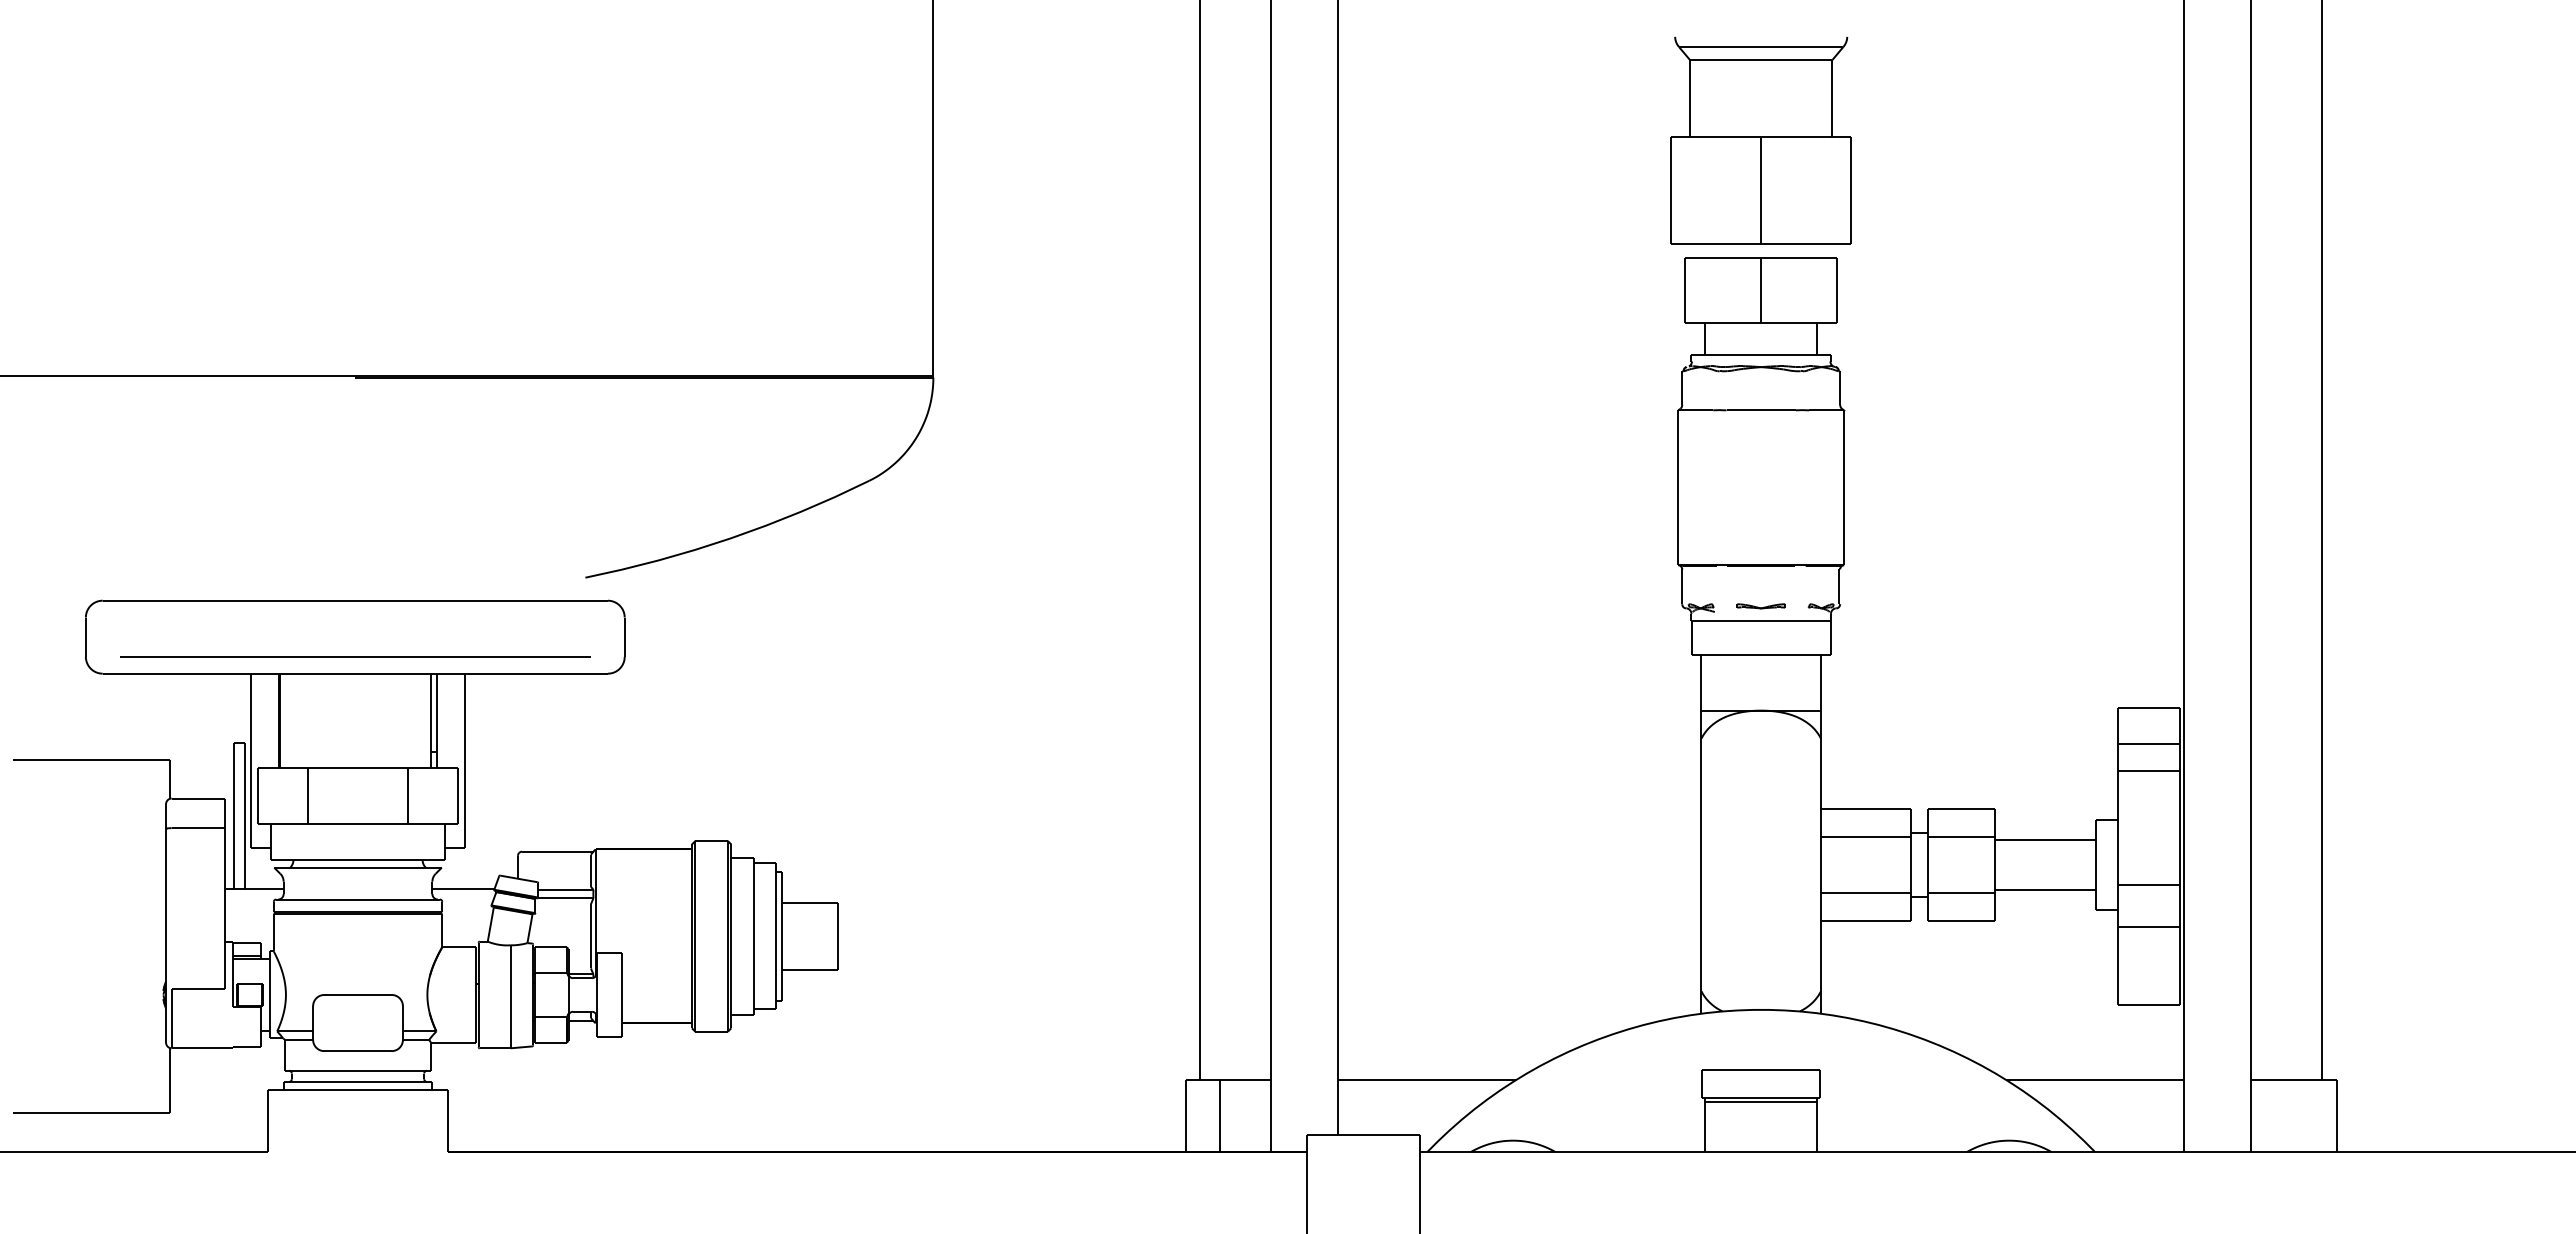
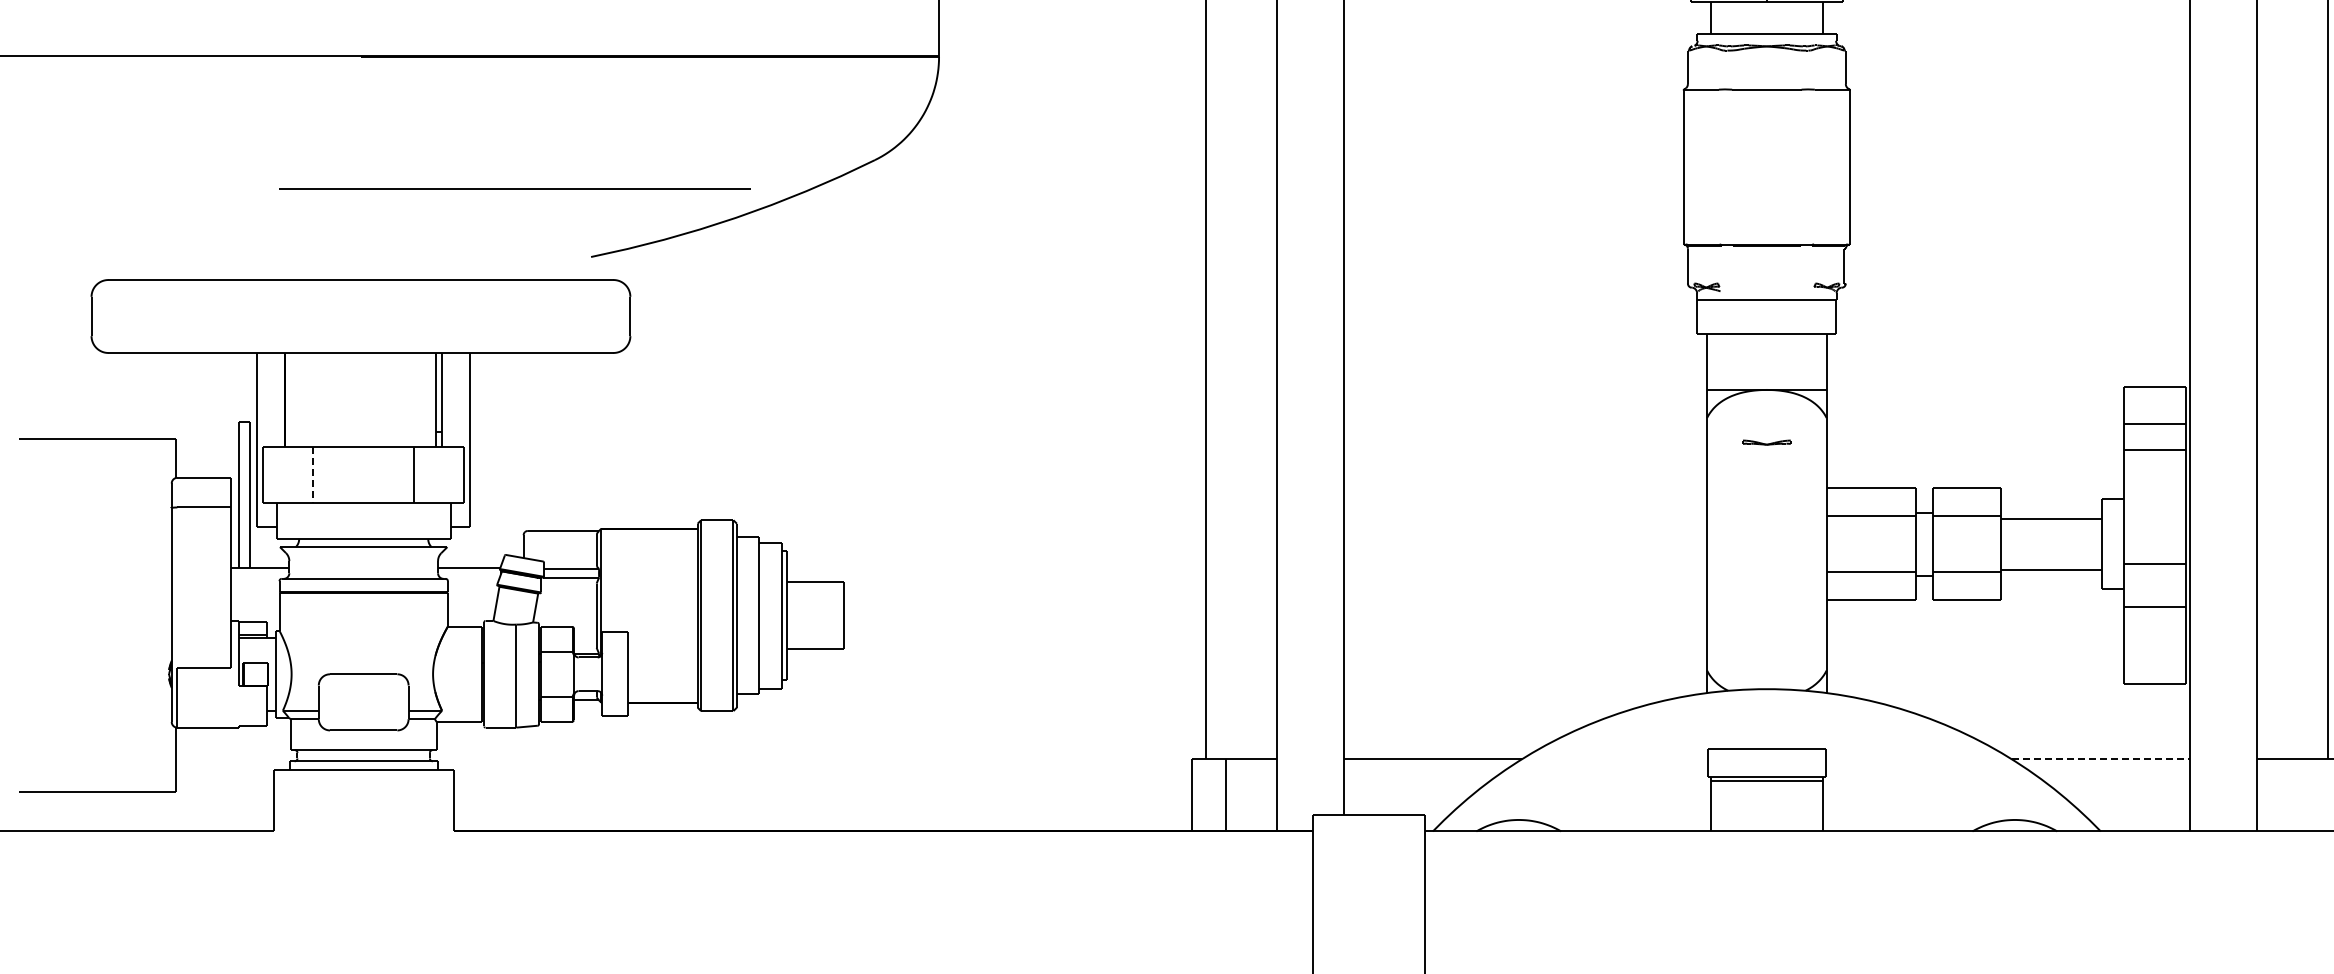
part: (1760, 606) -> (1766, 442), moved
line: (355, 656) -> (515, 188), moved
line: (307, 796) -> (313, 475), solid -> dashed
line: (2095, 1080) -> (2101, 759), solid -> dashed

